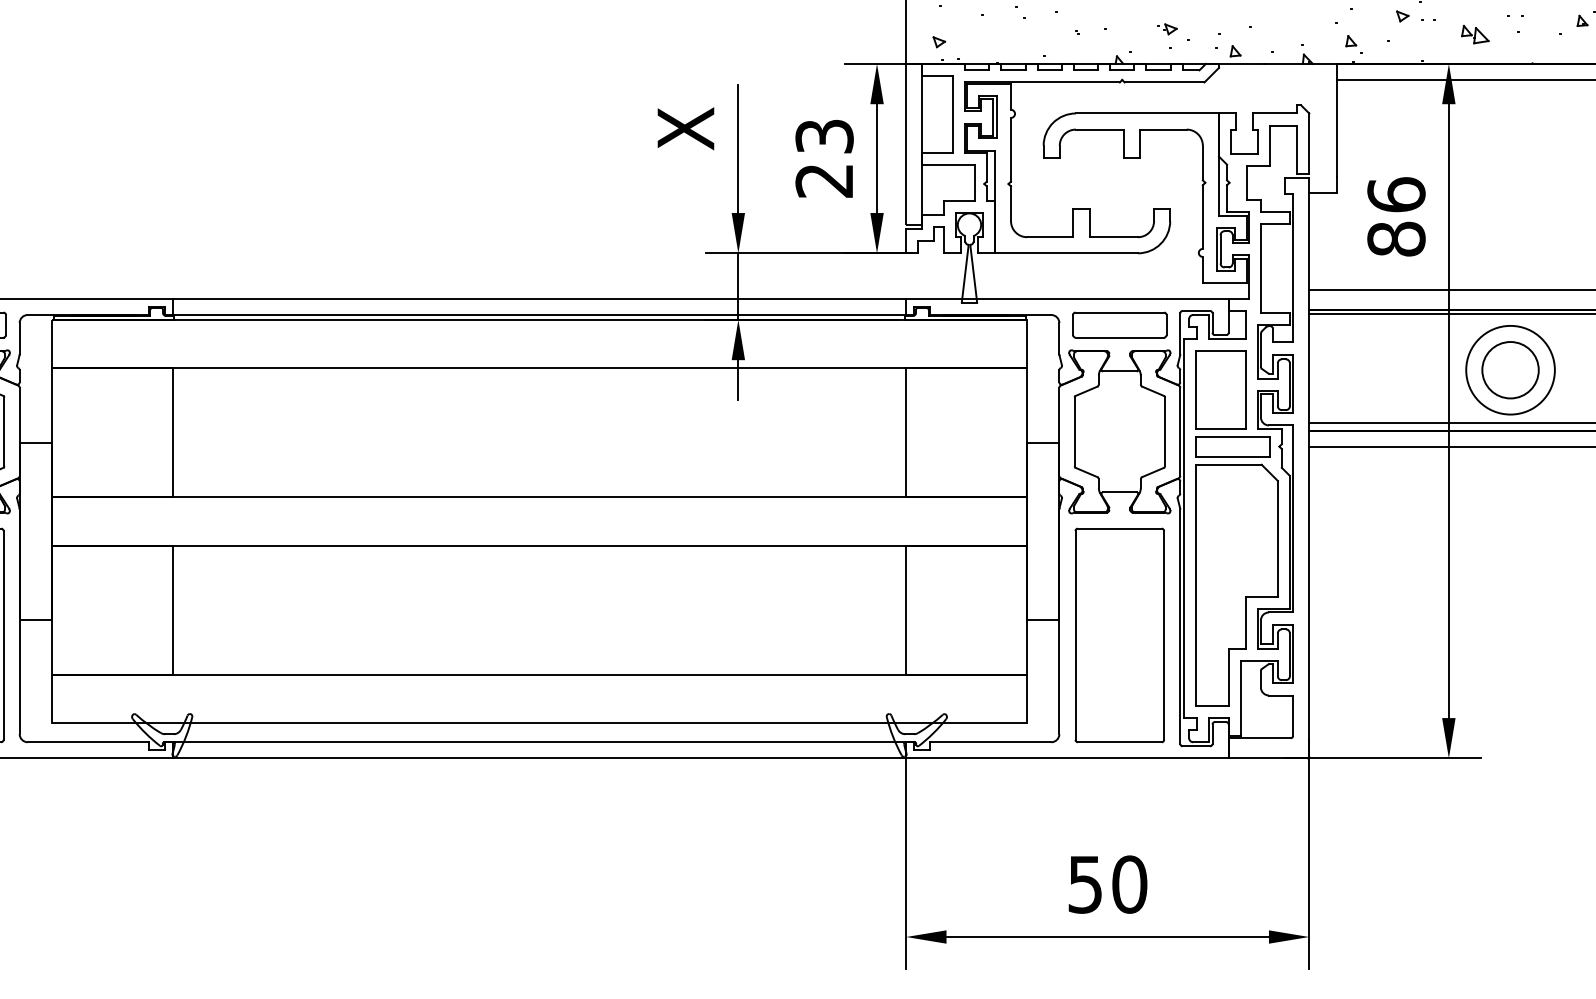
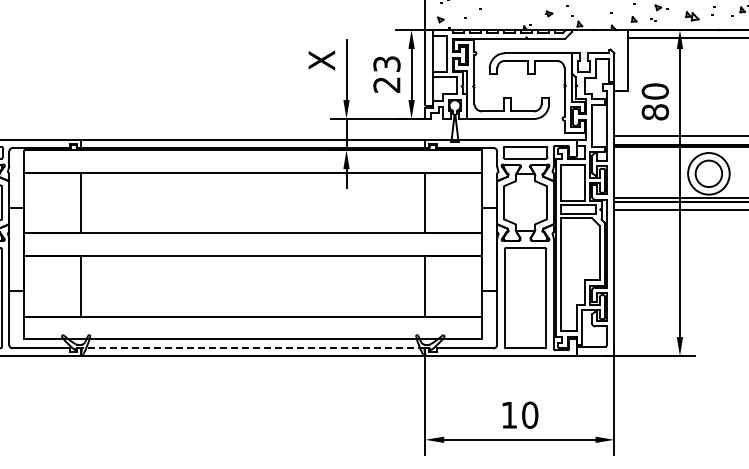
text: (1394, 194) -> (654, 91), 86 -> 80
line: (538, 742) -> (252, 348), solid -> dashed
text: (1083, 885) -> (508, 415), 50 -> 10

